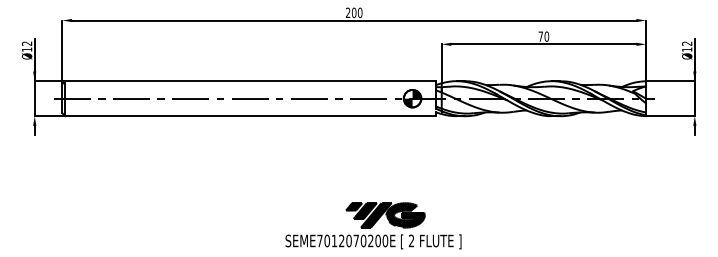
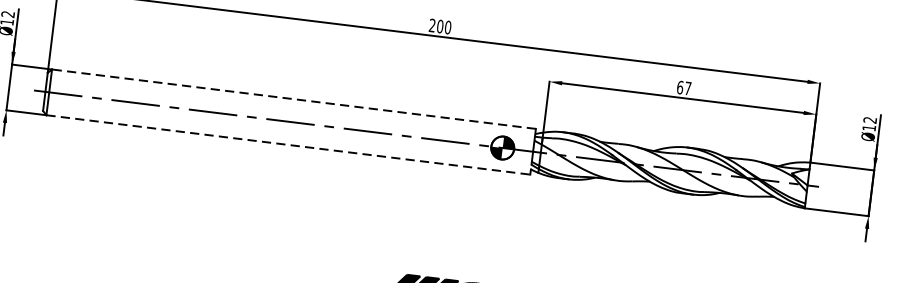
text: (543, 36) -> (683, 87), 70 -> 67
line: (250, 81) -> (293, 99), solid -> dashed
line: (251, 116) -> (289, 145), solid -> dashed

